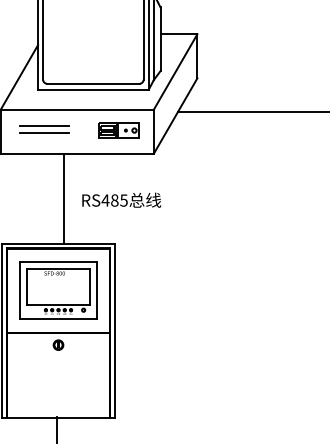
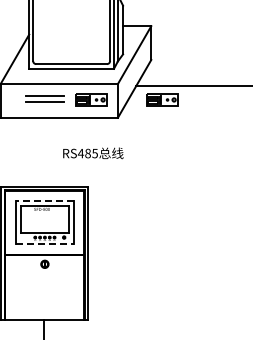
part: (43, 128) -> (44, 98), moved
part: (211, 129) -> (162, 99), added
line: (63, 199) -> (48, 152), removed
line: (57, 261) -> (44, 200), solid -> dashed
line: (59, 319) -> (45, 244), solid -> dashed

